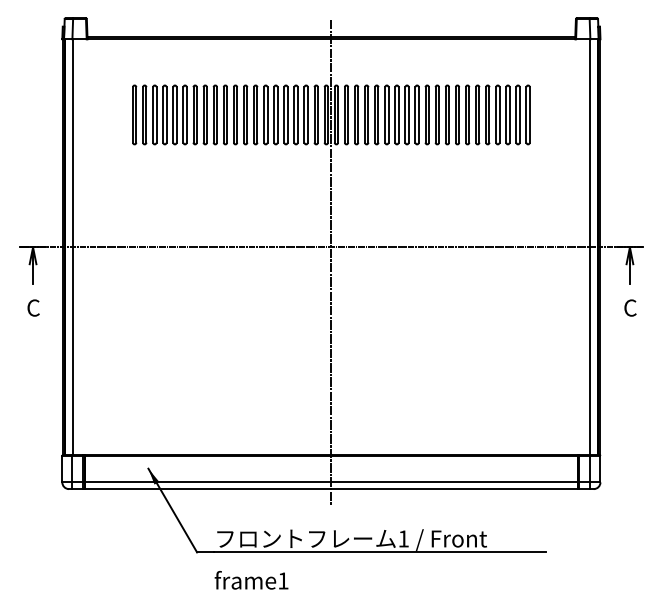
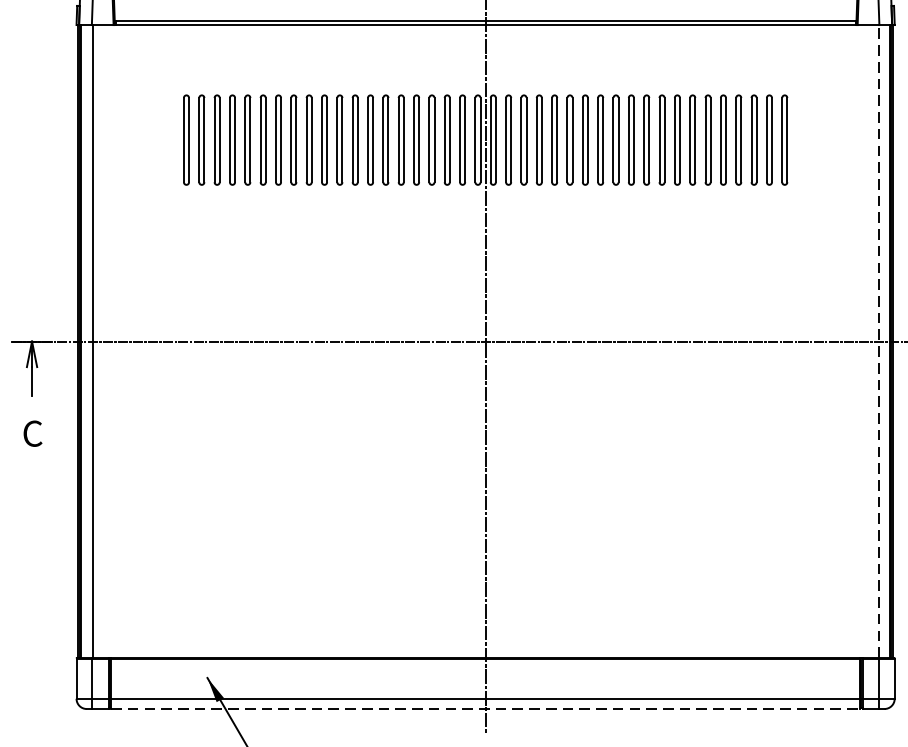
line: (589, 246) -> (878, 340), solid -> dashed
line: (331, 489) -> (485, 709), solid -> dashed

